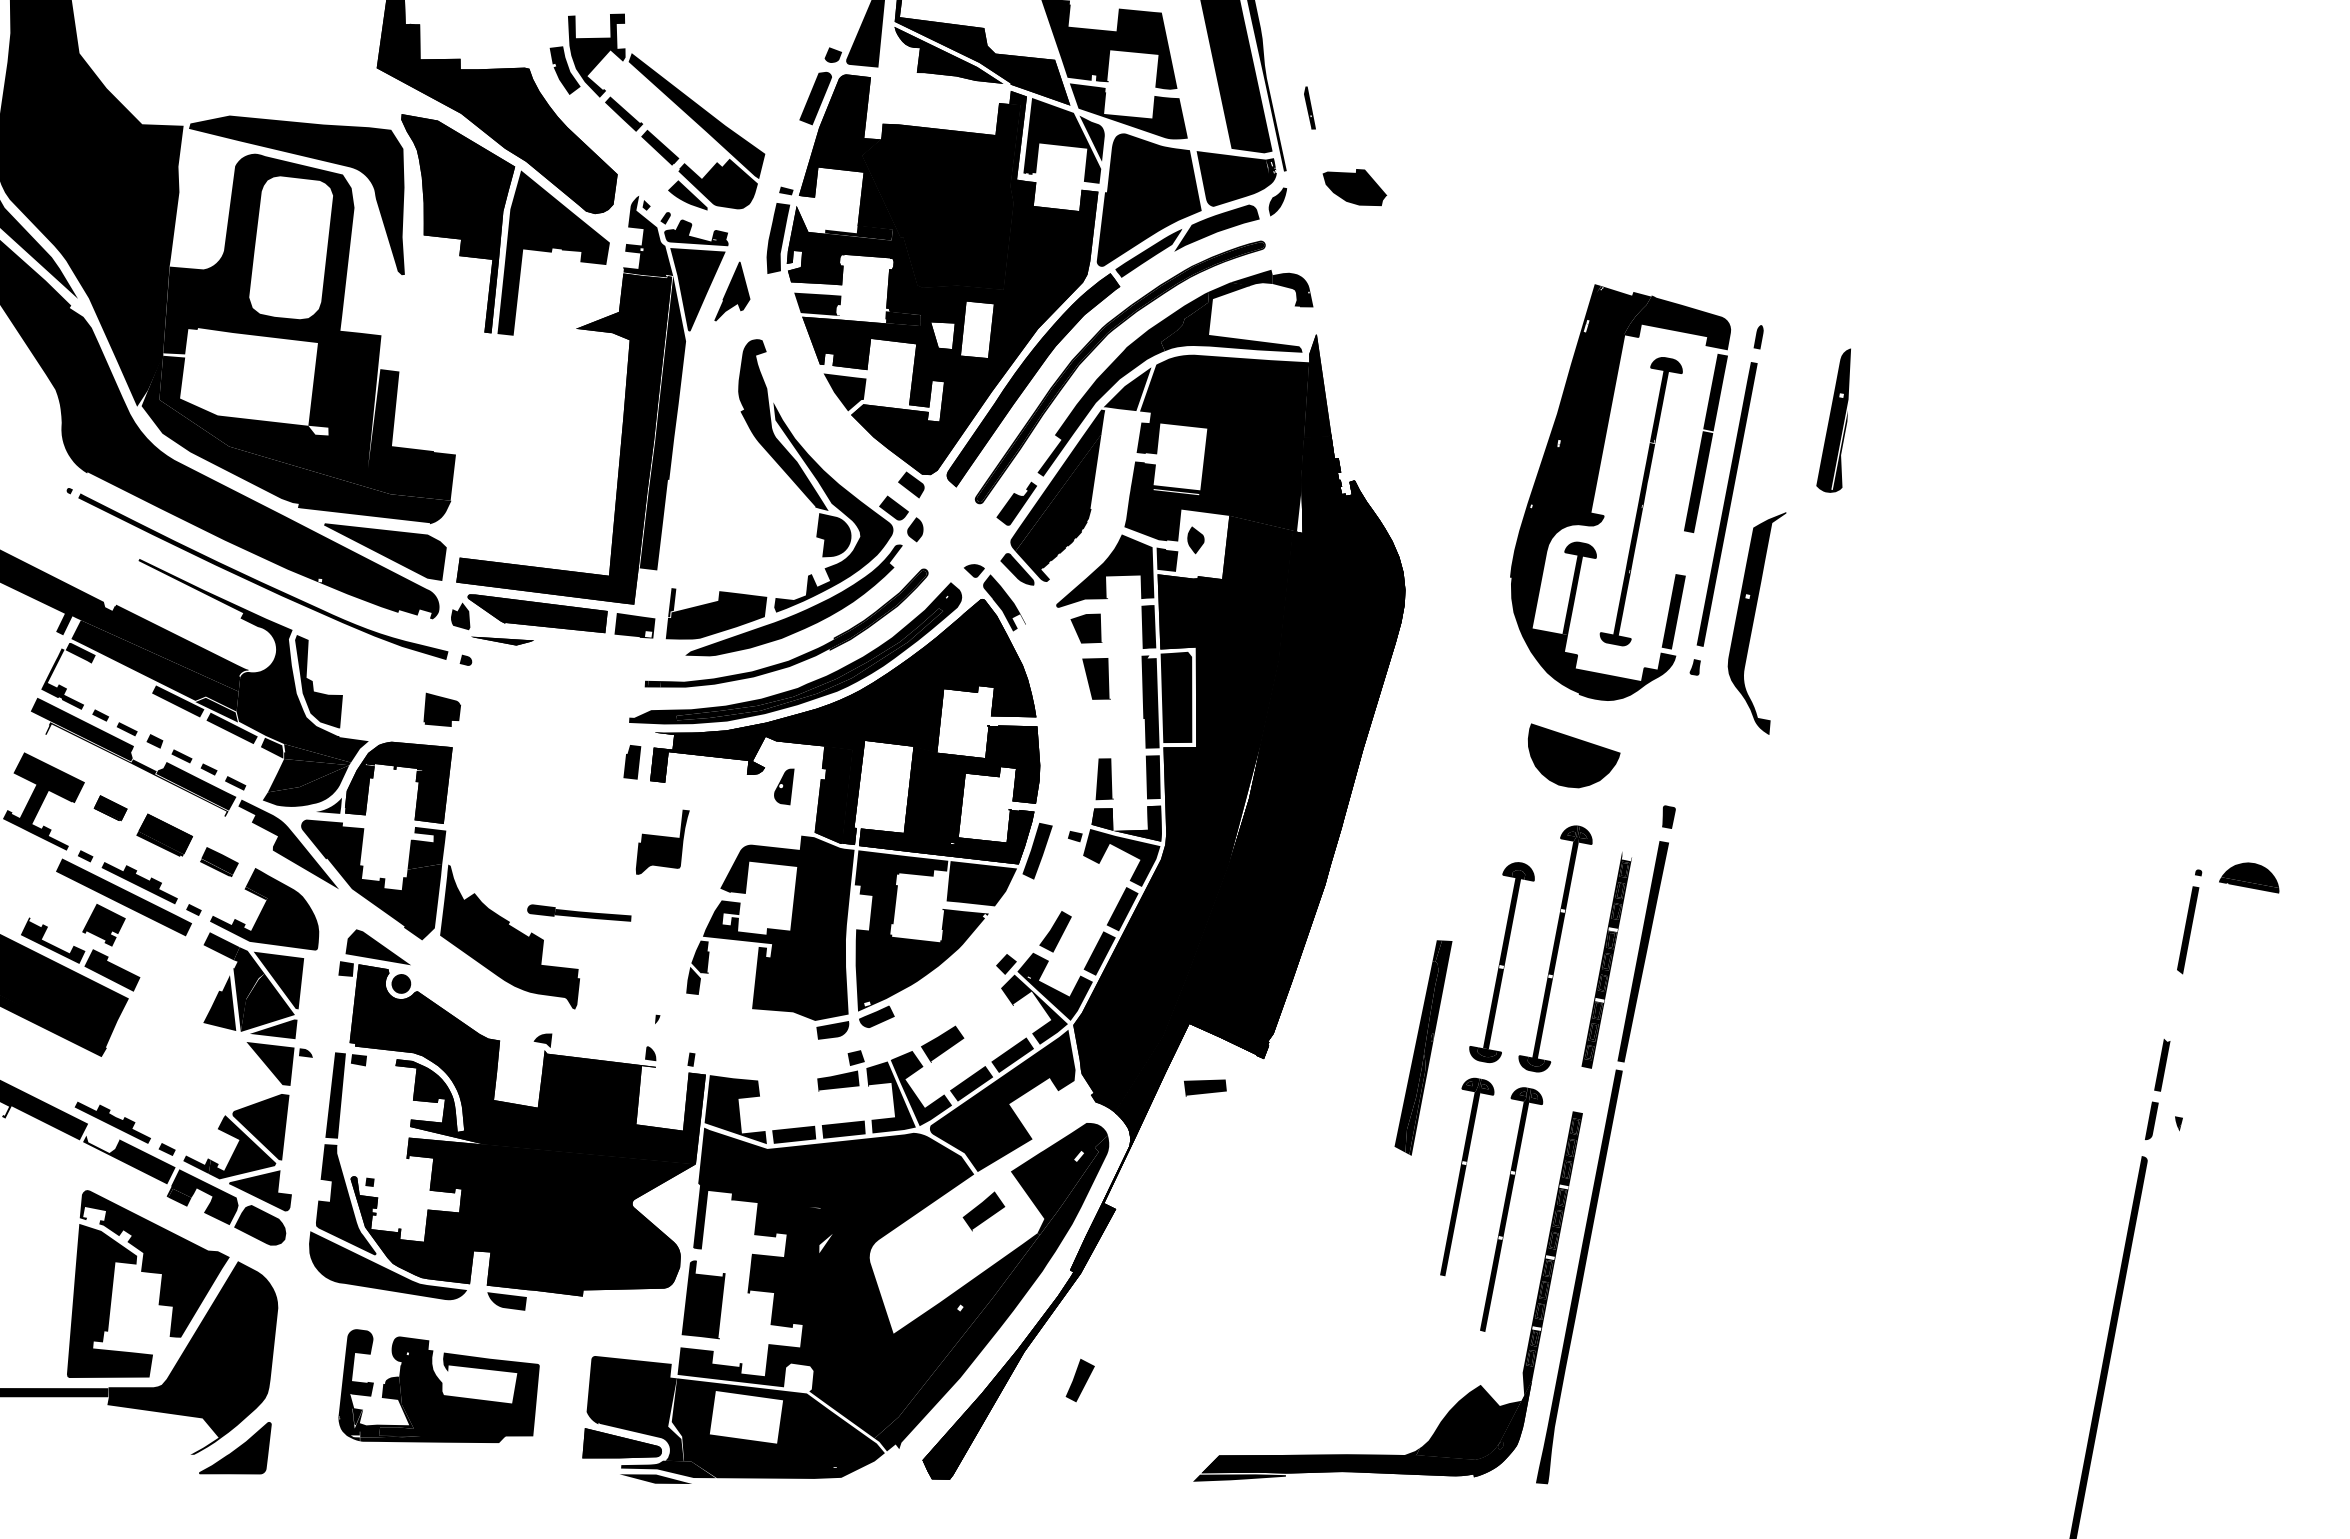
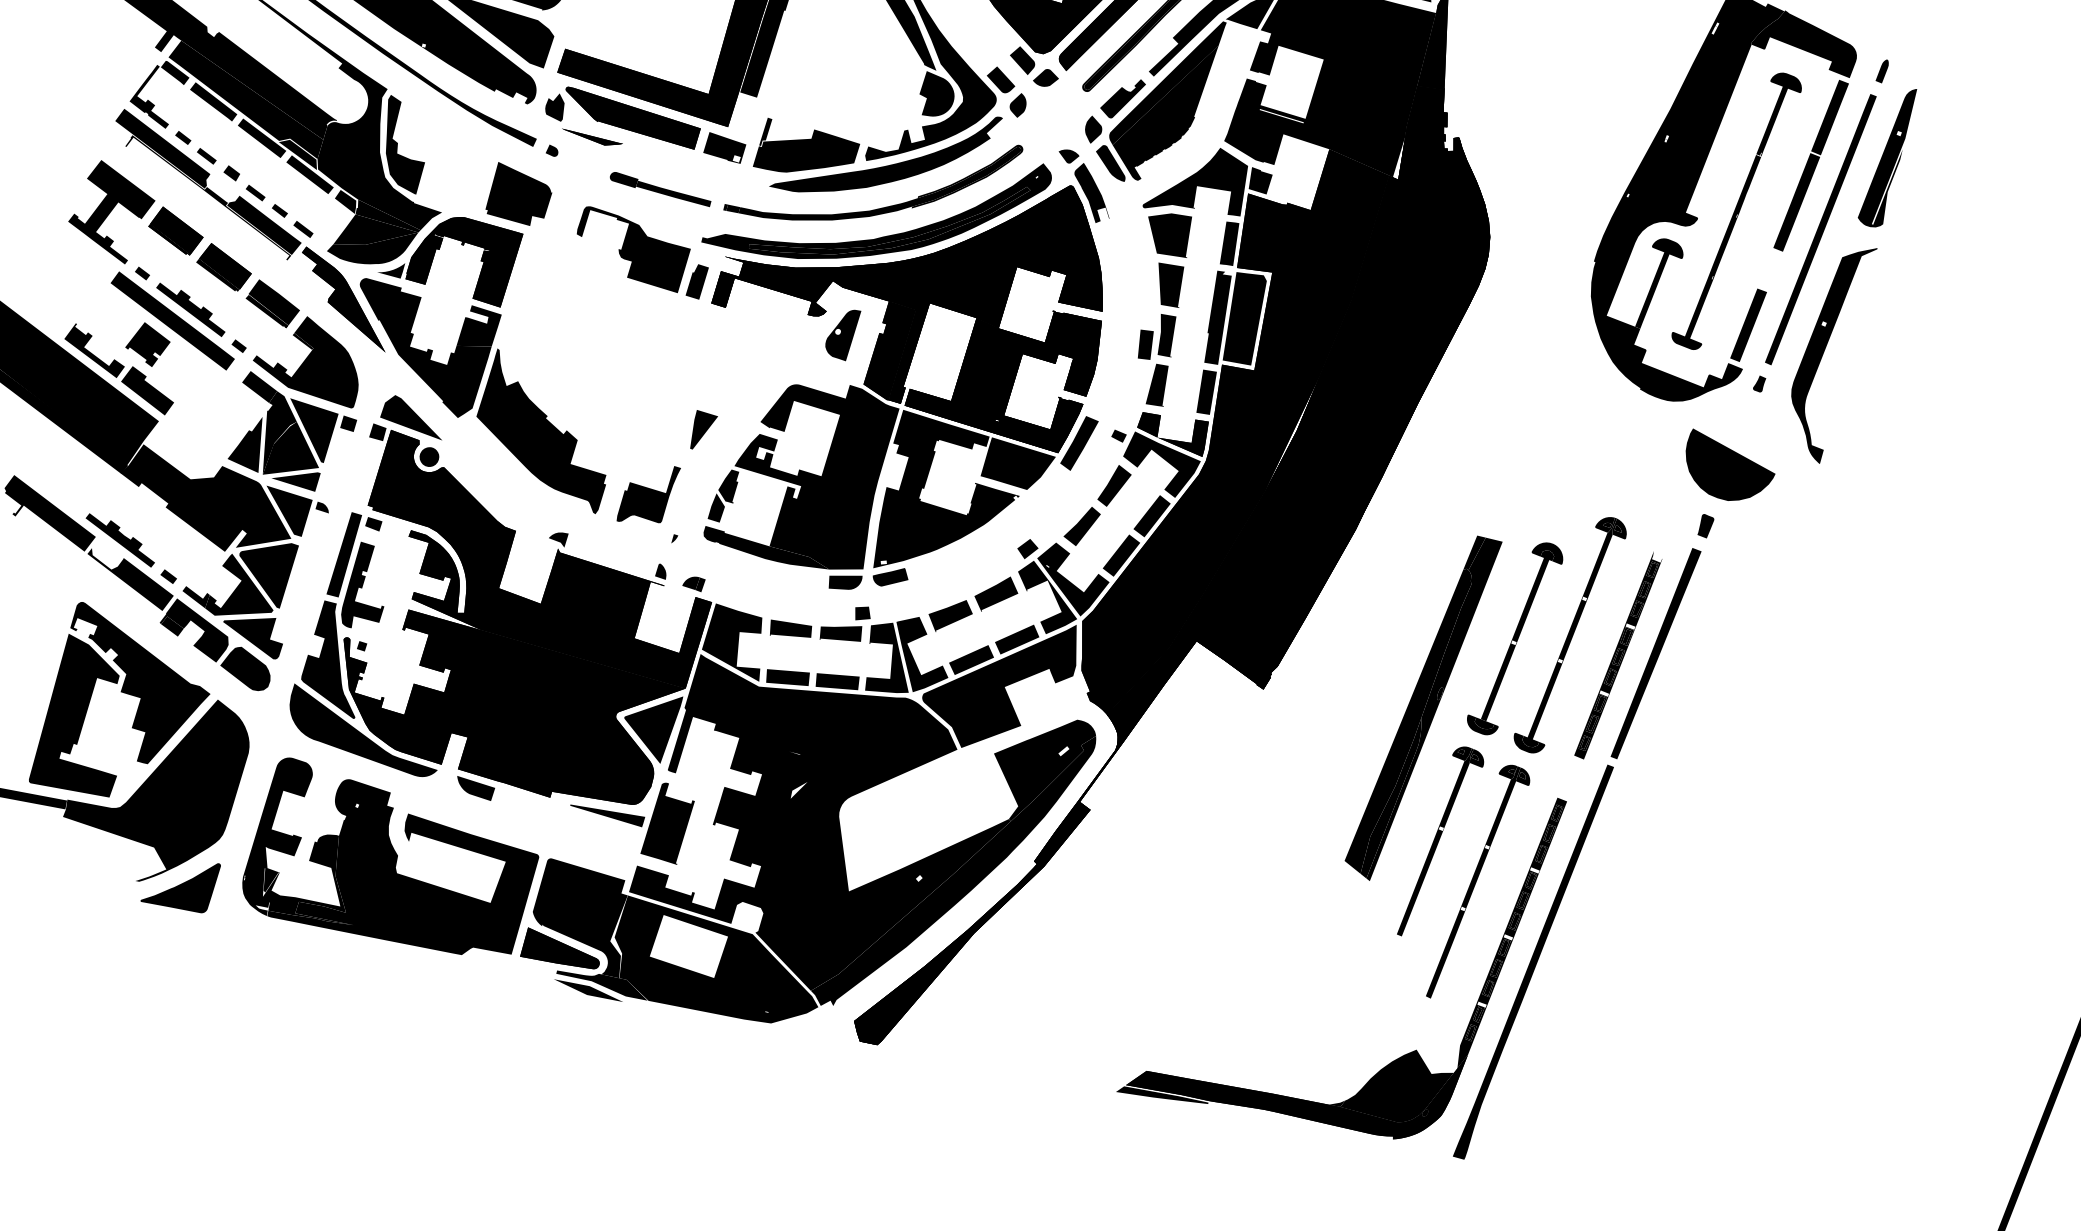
part: (1833, 420) -> (1886, 156), moved
fill: (937, 497) -> (1045, 77), added
part: (1195, 540) -> (1093, 130), moved
part: (1086, 628) -> (1168, 233), size x1.43
fill: (123, 674) -> (213, 101), added
part: (442, 709) -> (520, 194), size x1.67
fill: (1102, 728) -> (1165, 334), added
fill: (1084, 741) -> (1145, 344), added
part: (562, 742) -> (632, 249), added
part: (1573, 755) -> (1728, 467), moved
part: (783, 786) -> (841, 333), size x1.43
part: (110, 807) -> (175, 230), size x1.67
part: (662, 841) -> (648, 493), moved
fill: (288, 844) -> (344, 299), added
part: (219, 861) -> (273, 303), size x1.43
part: (666, 908) -> (703, 431), added
part: (579, 912) -> (660, 188), moved
fill: (315, 965) -> (348, 423), added
fill: (749, 1011) -> (766, 548), added
part: (1423, 1047) -> (1422, 707), size x1.67
fill: (681, 1058) -> (691, 581), added
fill: (190, 1068) -> (206, 501), added
part: (1205, 1087) -> (790, 630), moved
fill: (363, 1122) -> (366, 586), added
fill: (667, 1207) -> (649, 725), added
part: (983, 1211) -> (996, 594), moved
fill: (641, 1302) -> (606, 814), added
part: (1079, 1380) -> (1113, 486), moved
part: (438, 1385) -> (392, 858), size x1.43

